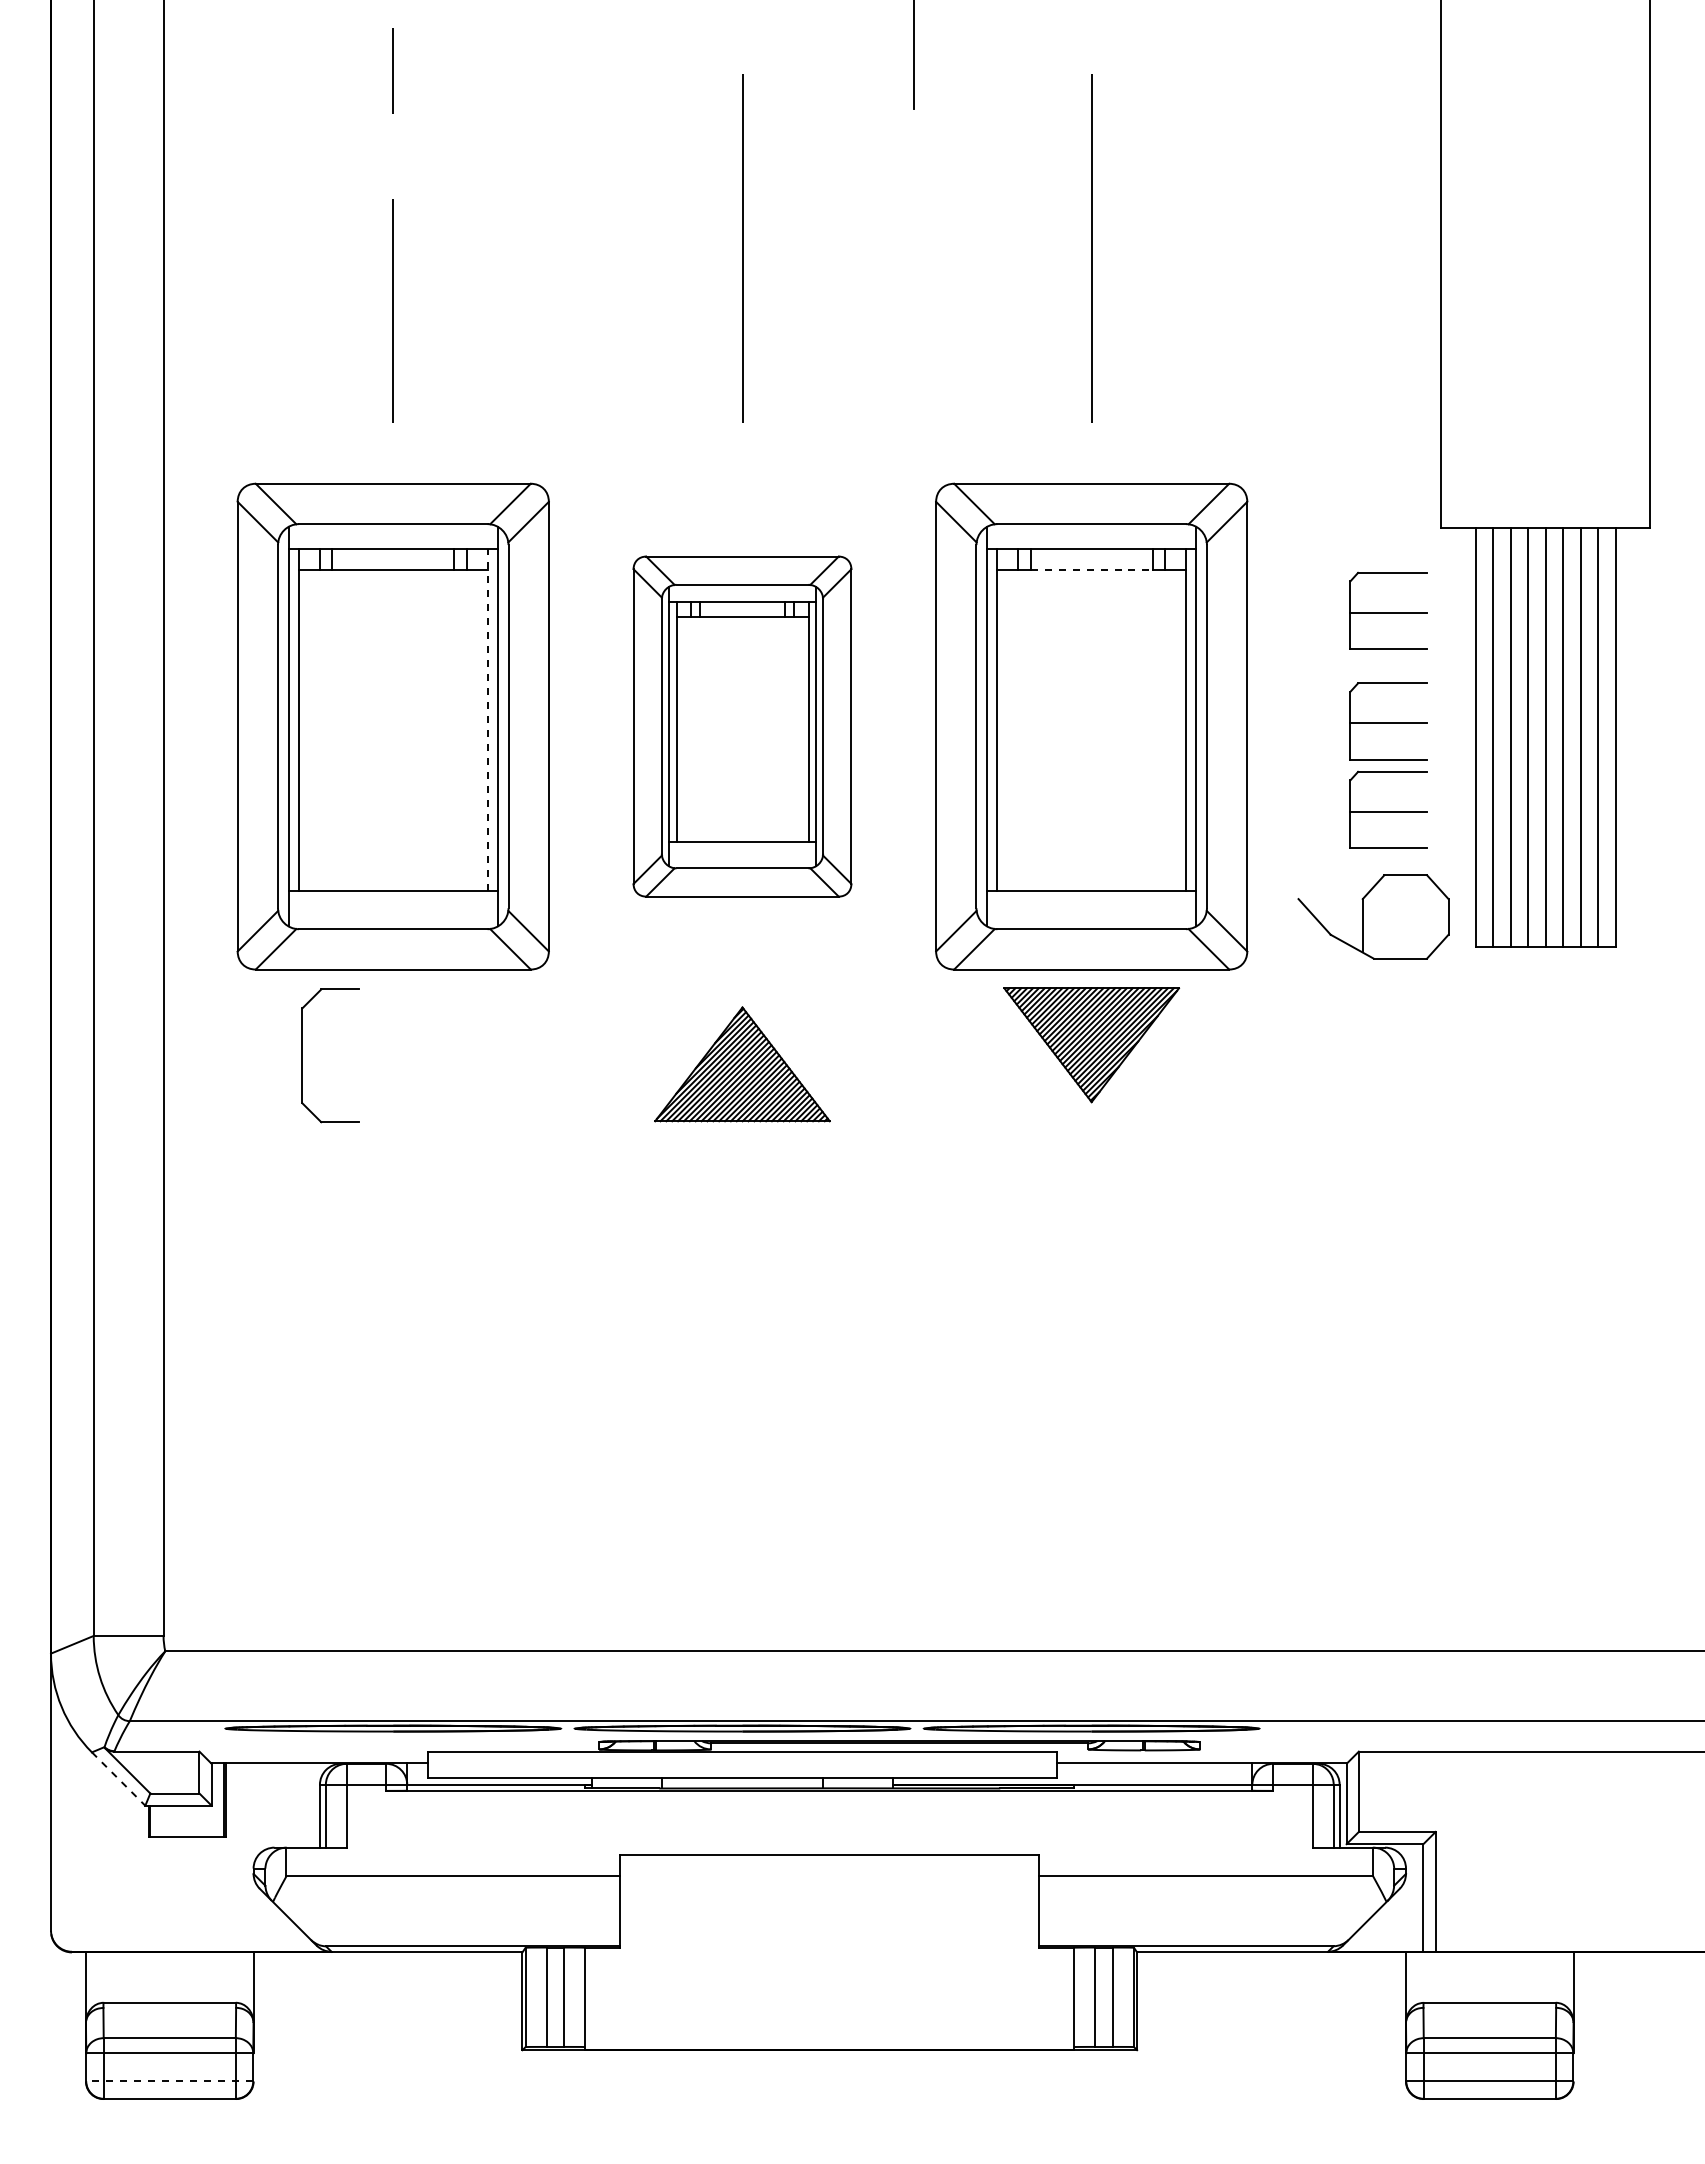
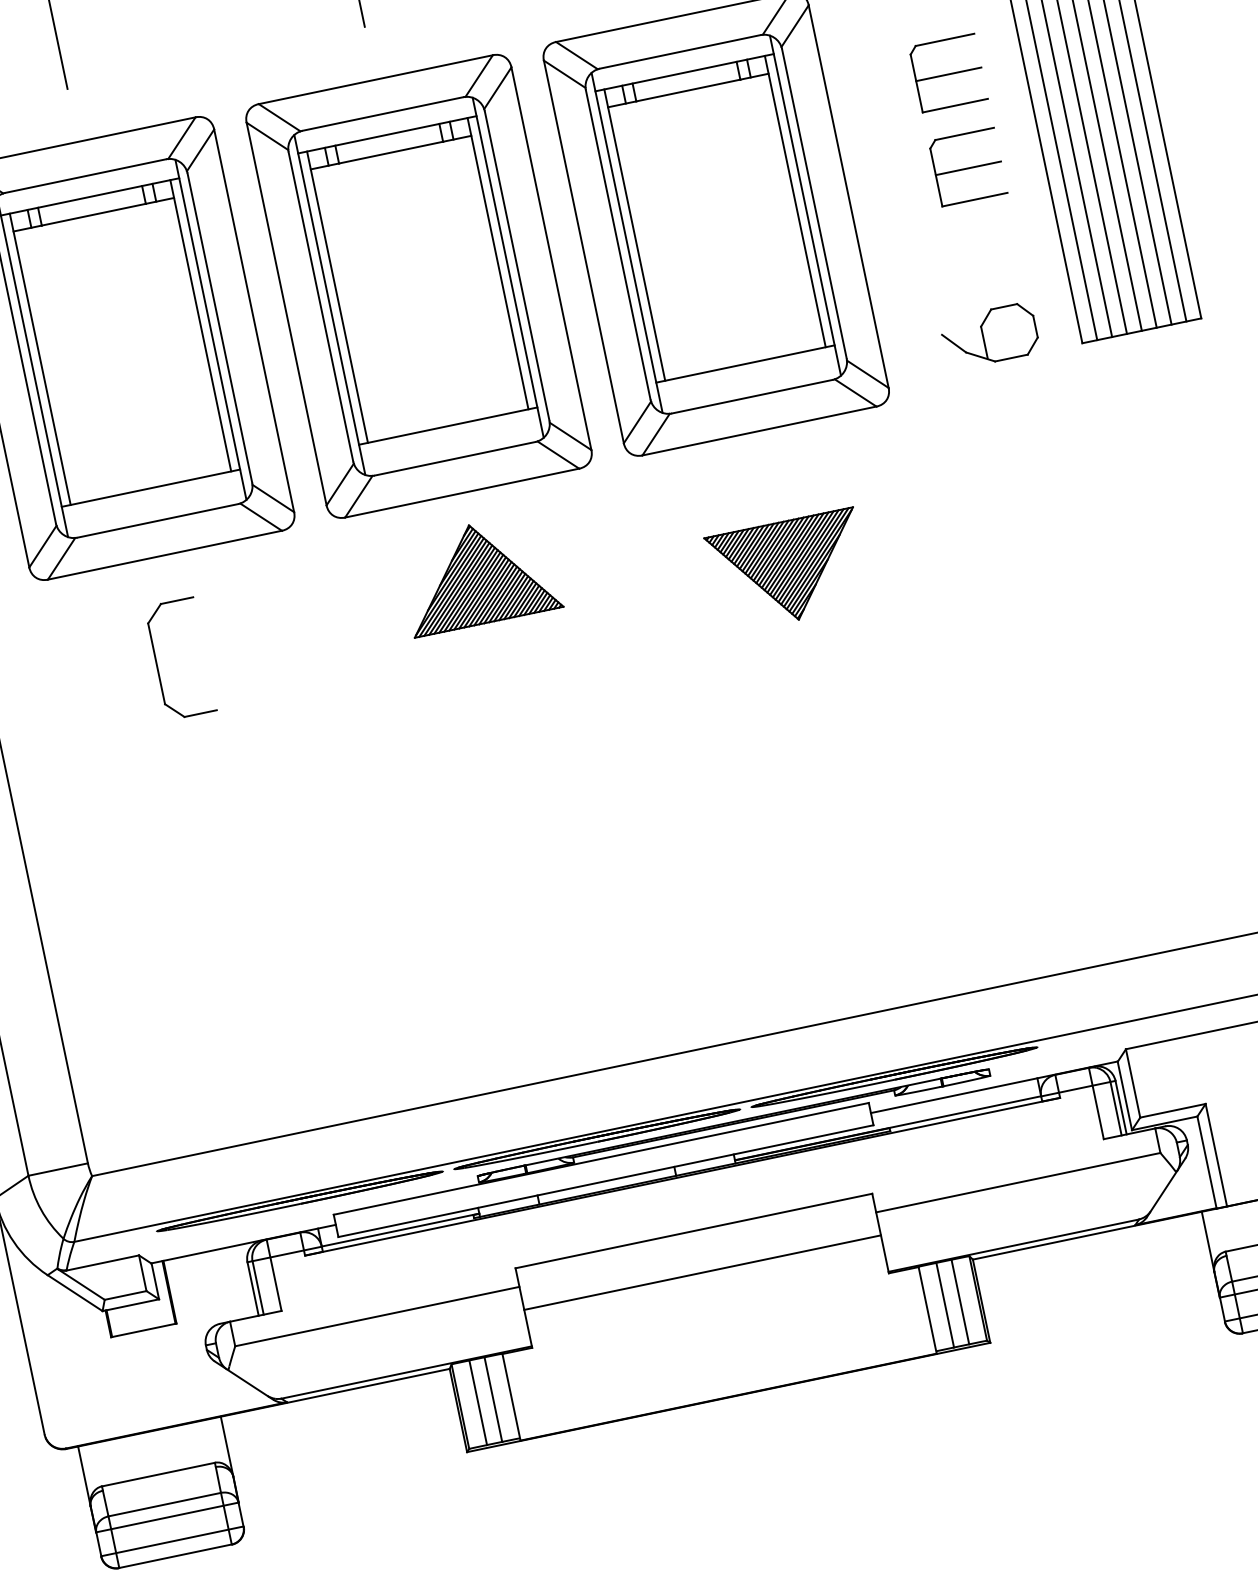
line: (1092, 569) -> (689, 90), dashed -> solid
line: (487, 719) -> (200, 325), dashed -> solid
part: (742, 726) -> (419, 286), size x1.43
part: (1388, 809) -> (983, 242), removed
part: (1372, 916) -> (989, 335), size x0.71
part: (1091, 1045) -> (788, 571), moved
part: (302, 1055) -> (156, 663), moved
line: (118, 1779) -> (75, 1293), dashed -> solid
line: (829, 1903) -> (702, 1272), added
line: (169, 2081) -> (172, 1541), dashed -> solid

